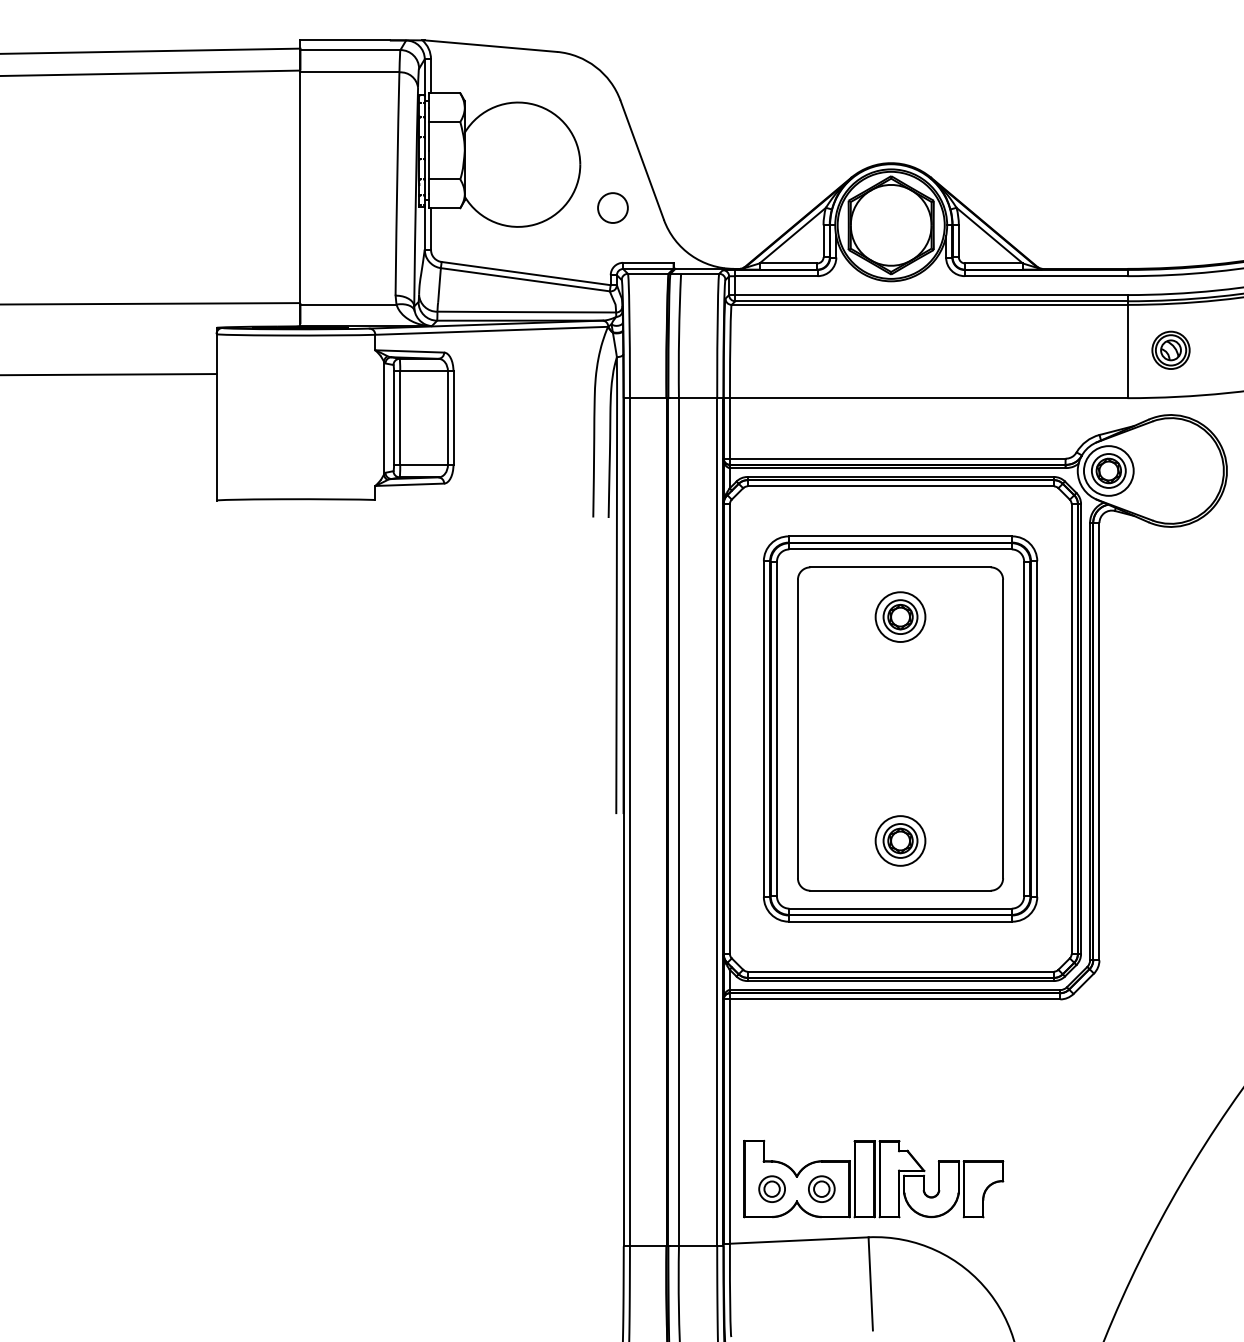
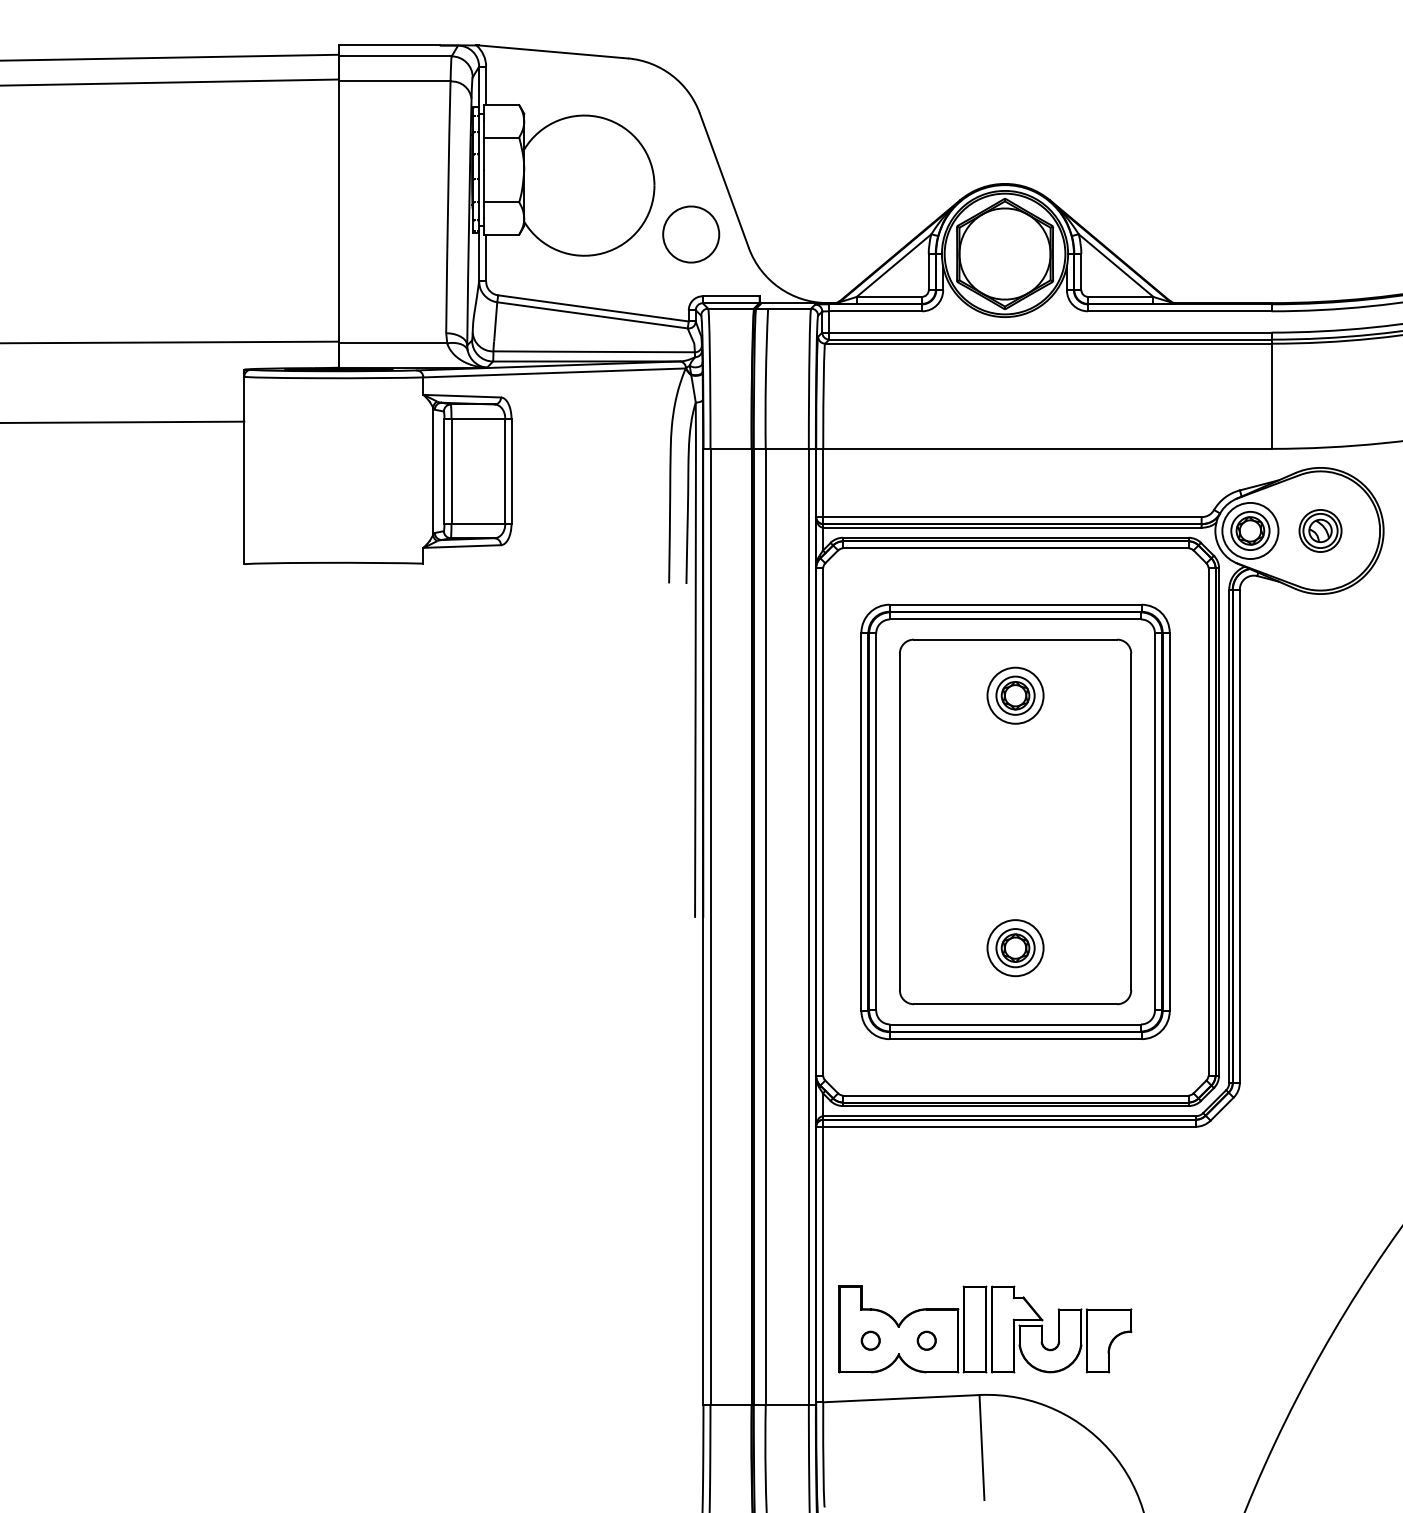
circle: (613, 208) -> (691, 234), size x1.67
part: (1170, 349) -> (1320, 530), moved
circle: (771, 1188) -> (870, 1340), size x0.62
circle: (821, 1188) -> (926, 1340), size x0.62

